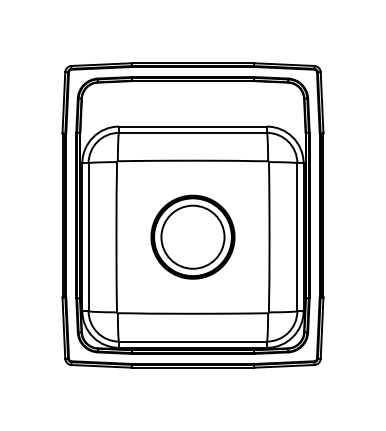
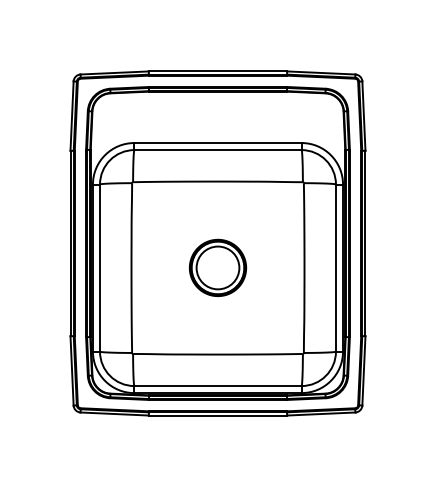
part: (192, 236) -> (217, 267), size x0.6

